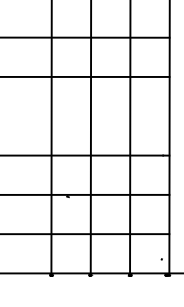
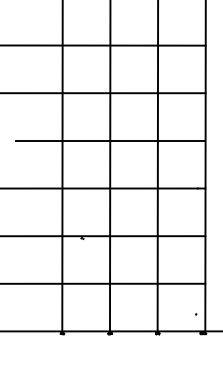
line: (91, 116) -> (110, 141), added

